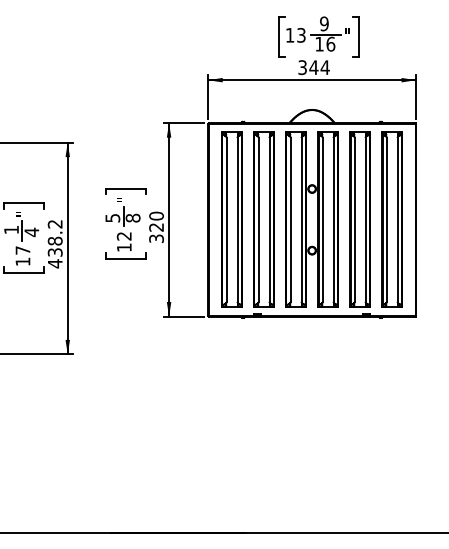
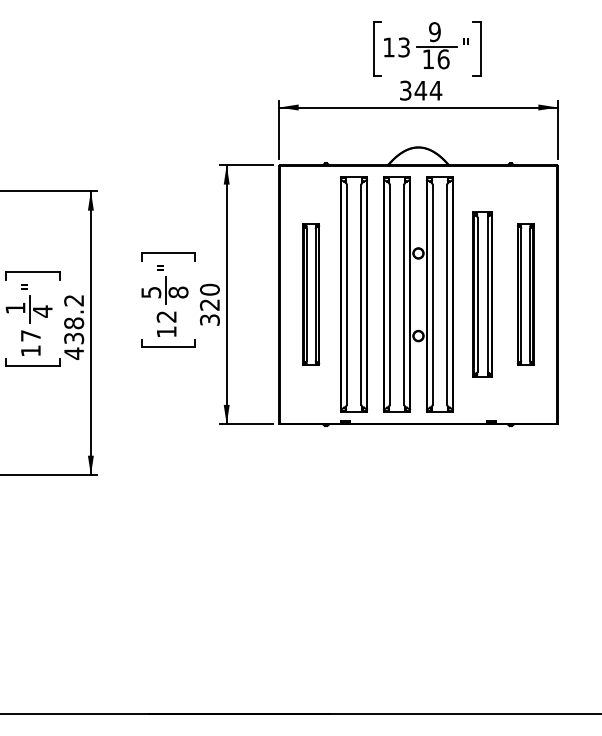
part: (232, 219) -> (311, 294), size x0.6
part: (359, 219) -> (482, 294), size x0.7
part: (391, 219) -> (525, 294), size x0.6

